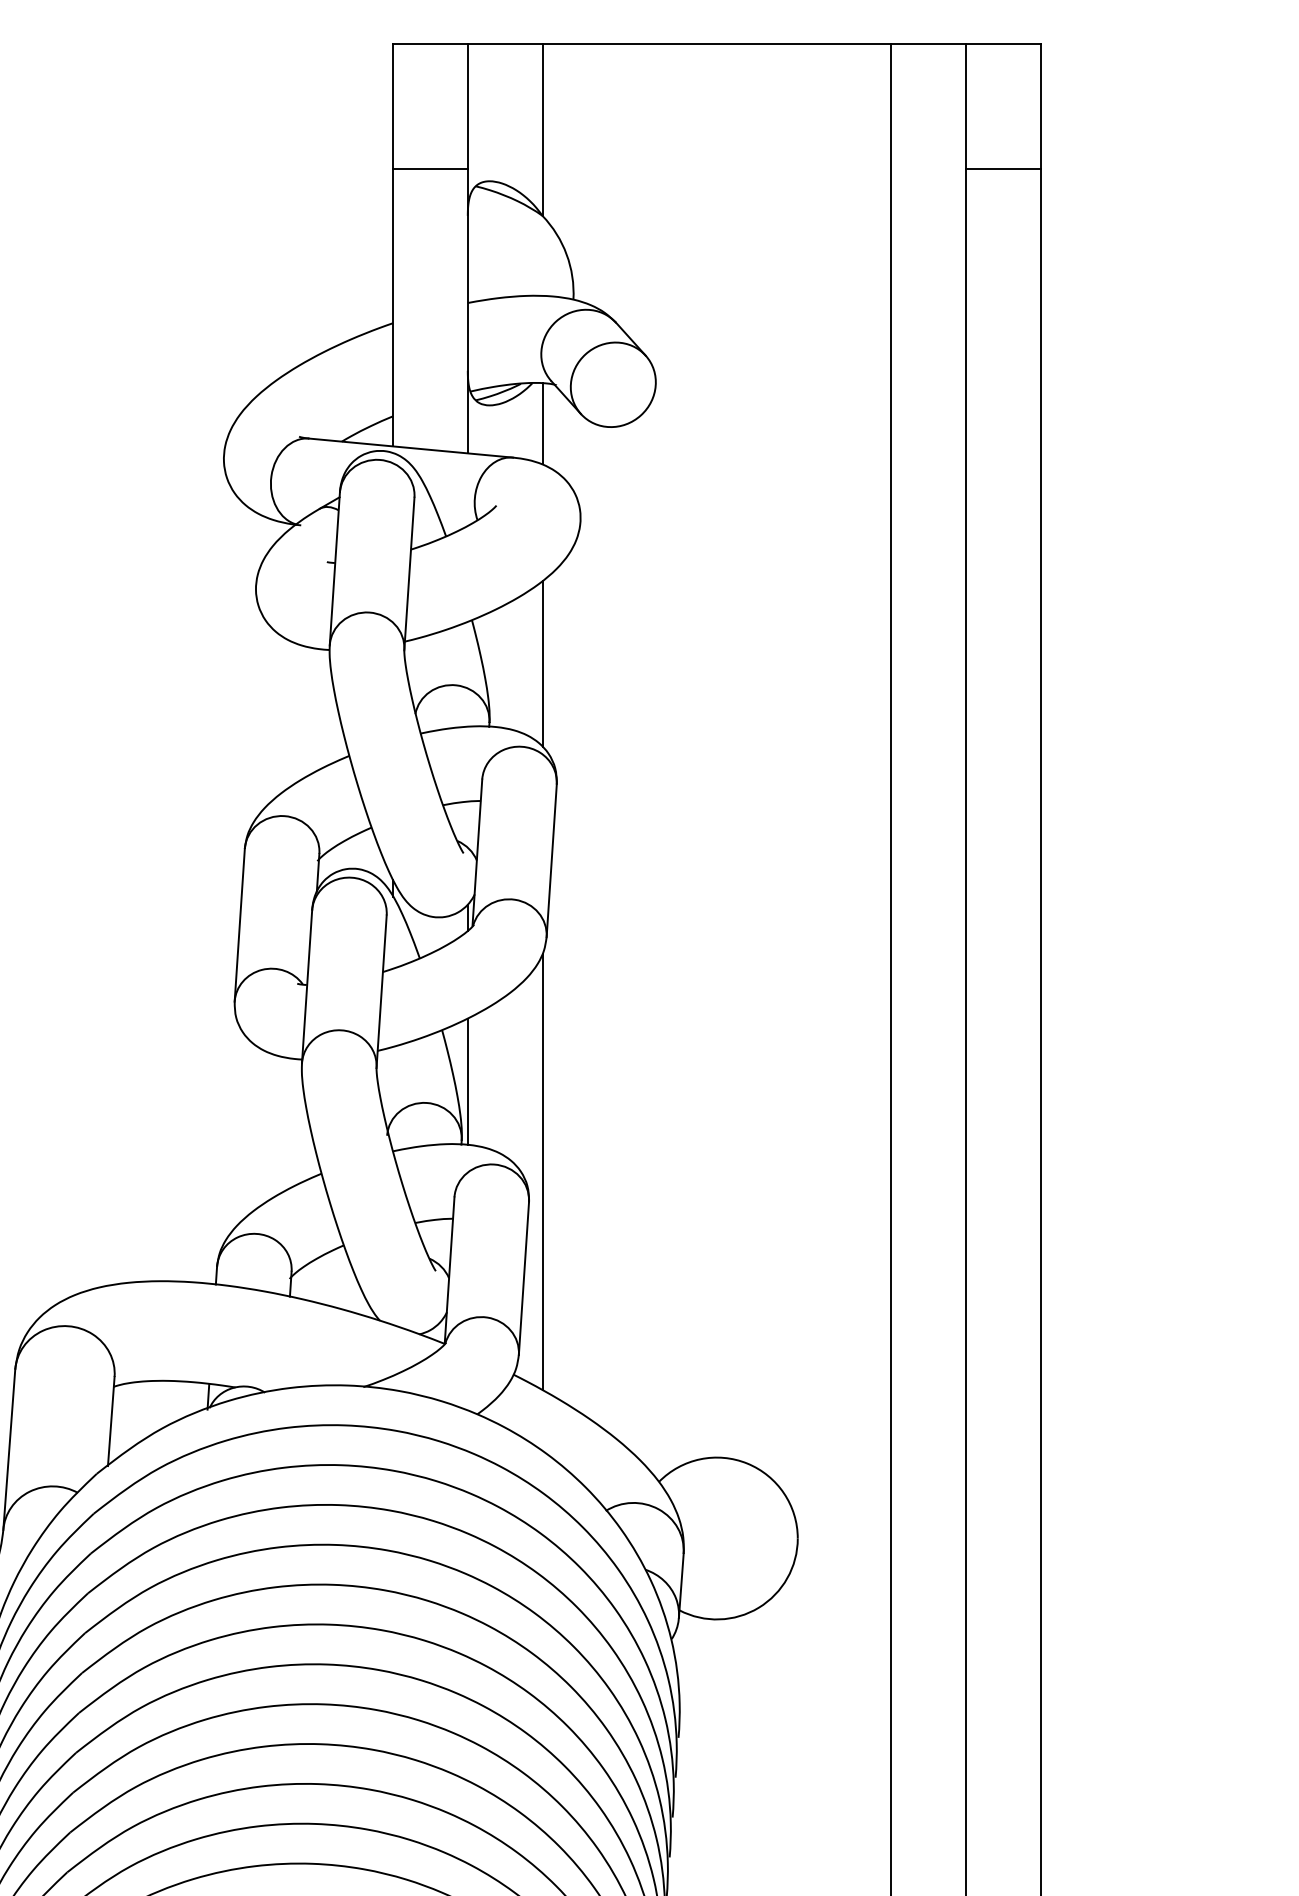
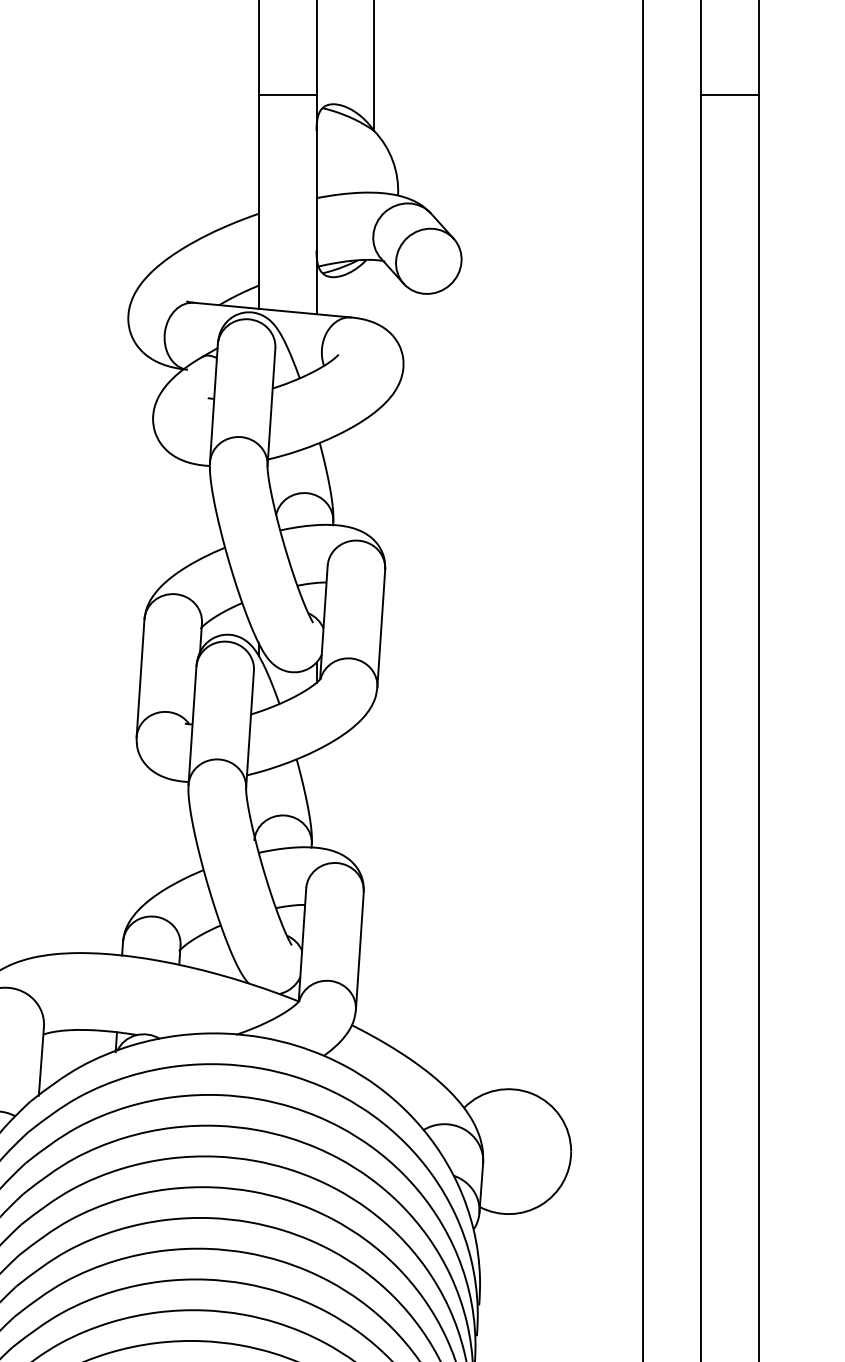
line: (542, 423) -> (374, 291), removed
line: (542, 663) -> (374, 476), removed
line: (467, 1081) -> (316, 798), removed
line: (542, 1171) -> (374, 868), removed

